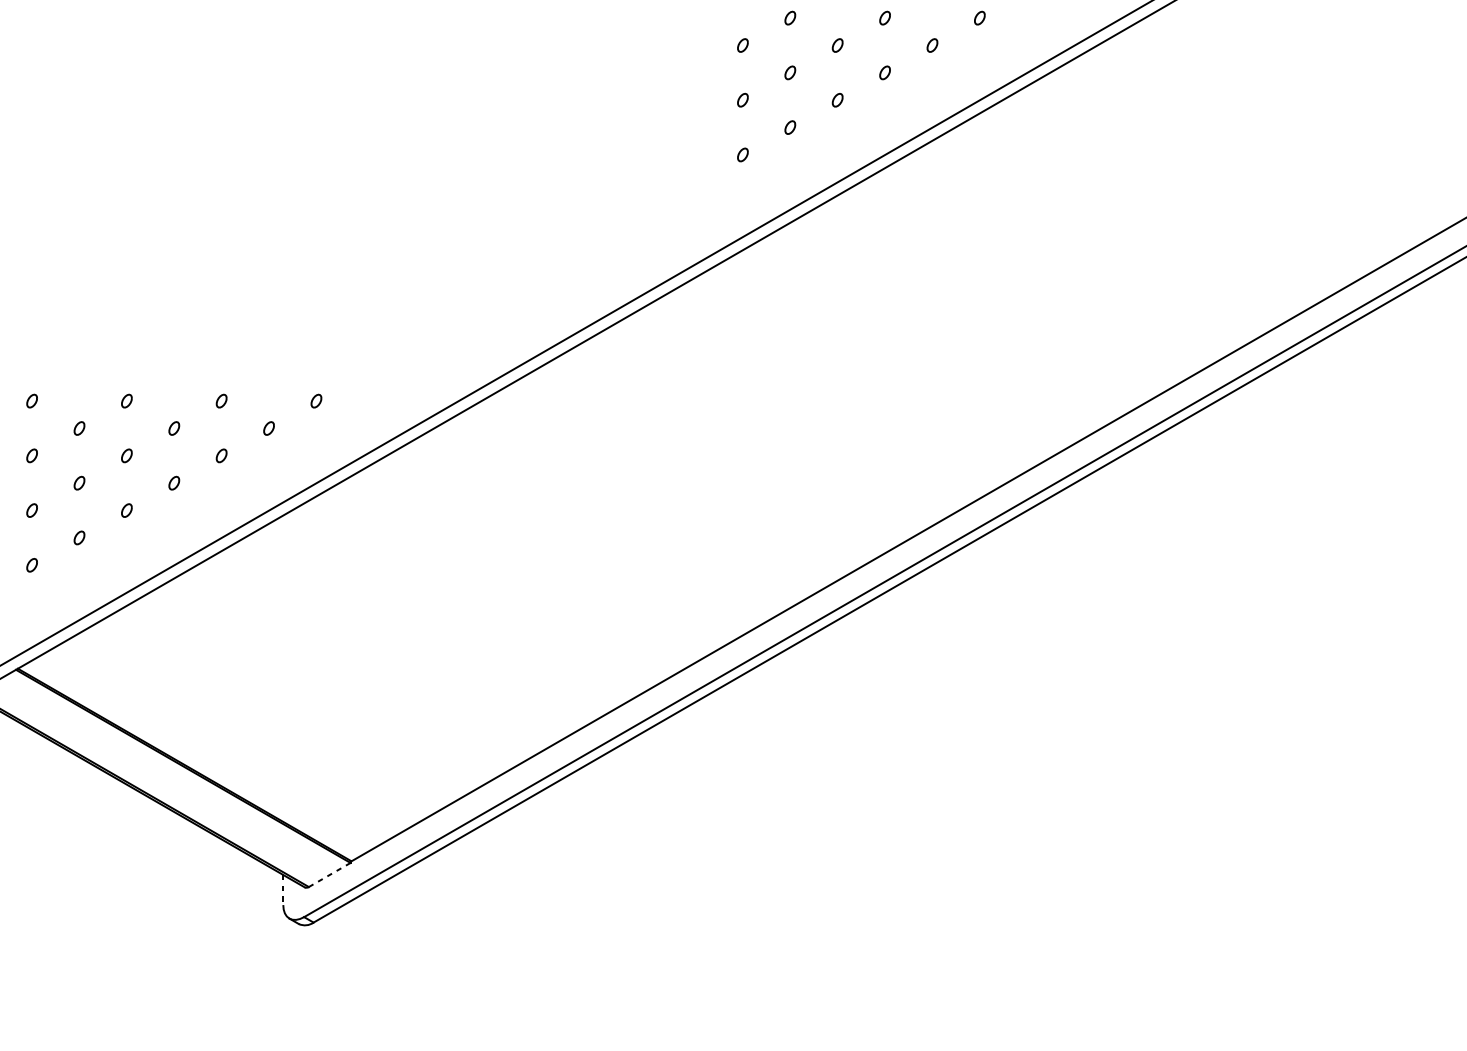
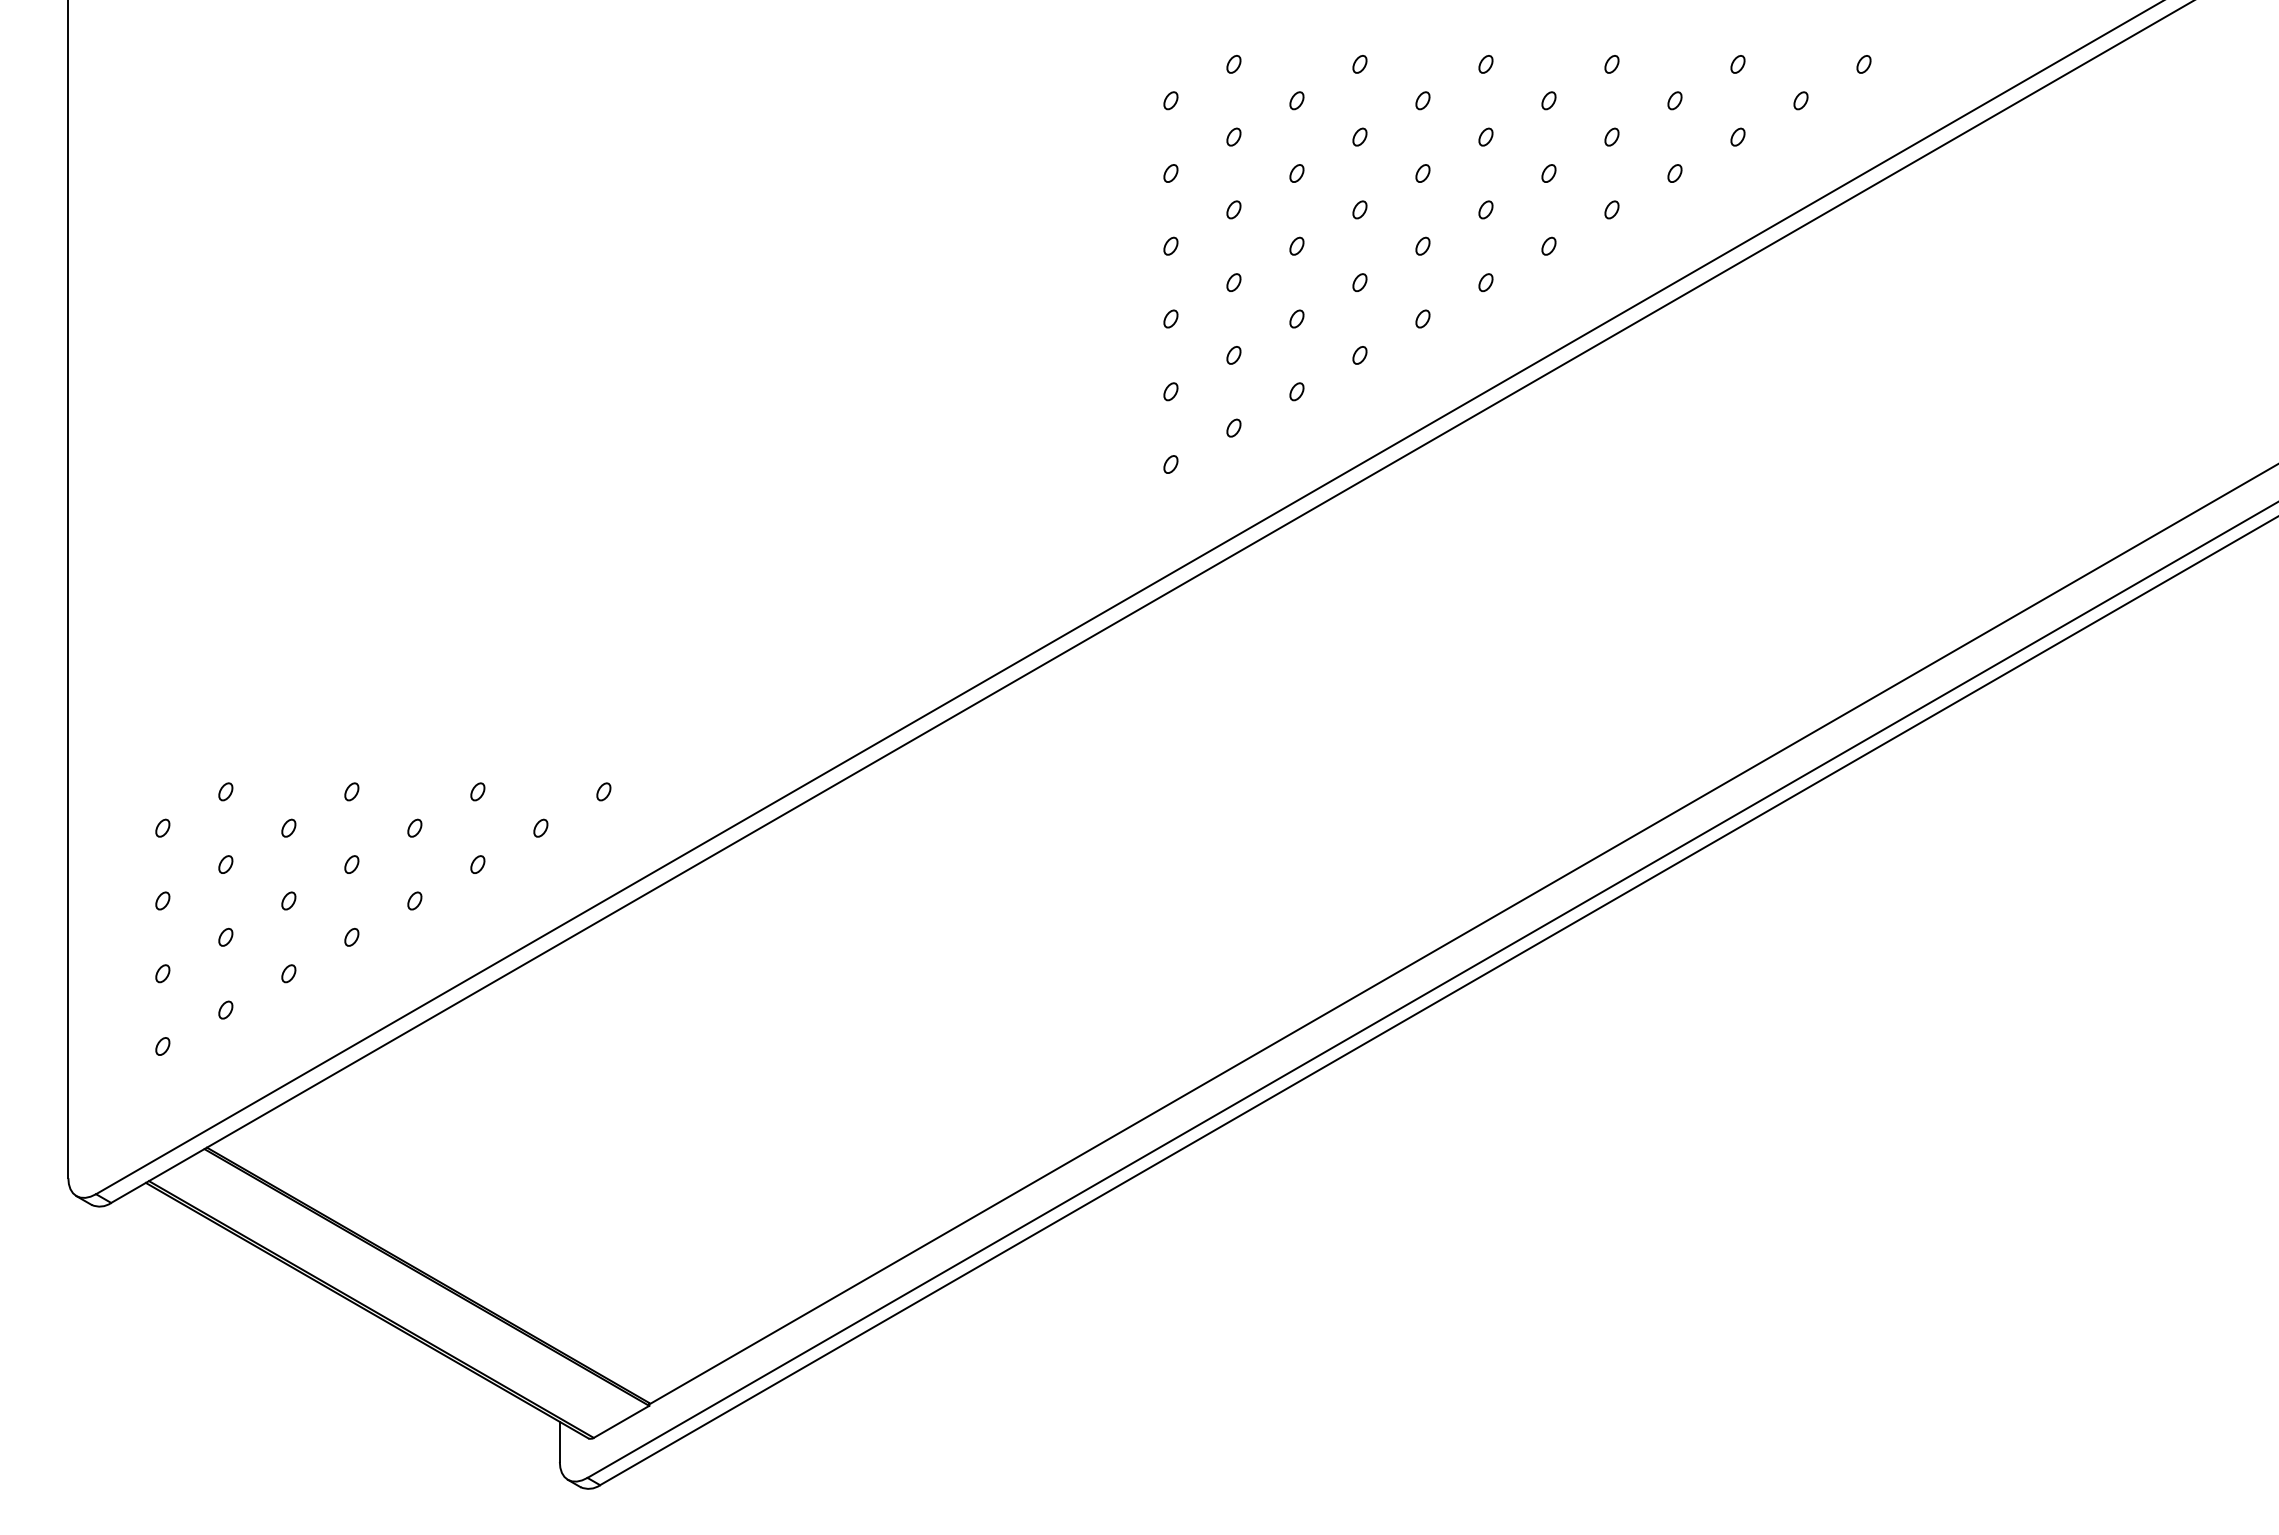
line: (329, 875) -> (621, 1422), dashed -> solid
line: (283, 890) -> (559, 1442), dashed -> solid

